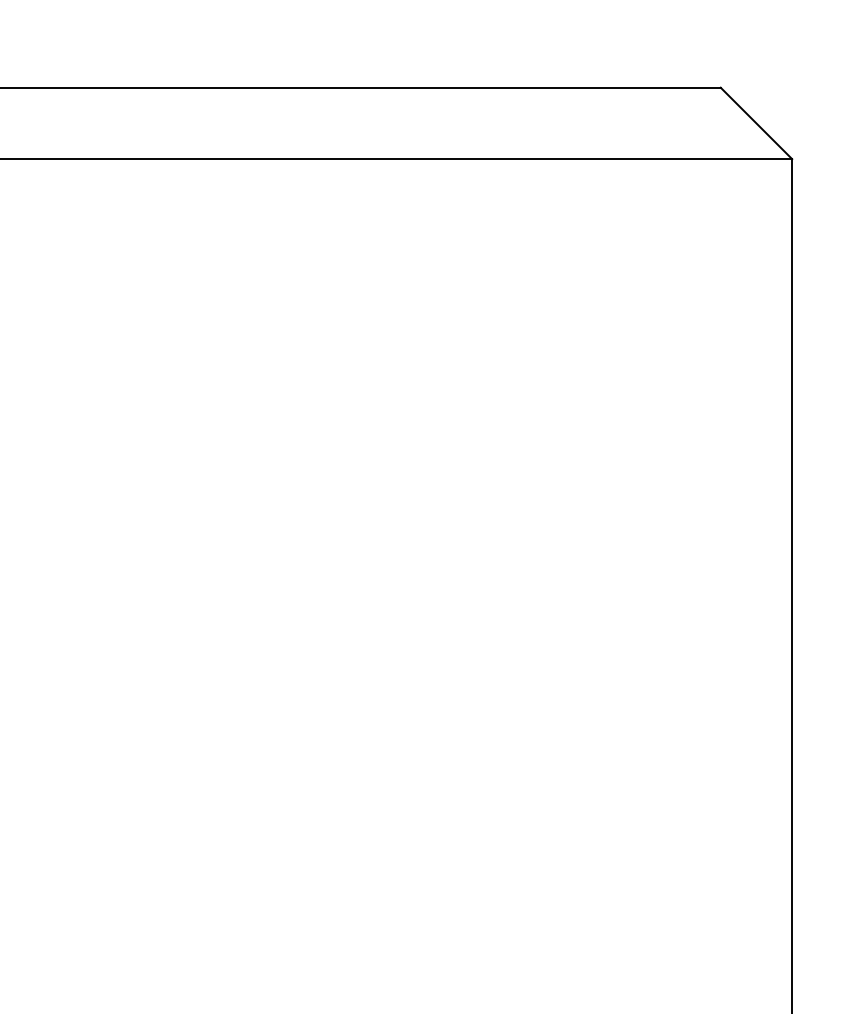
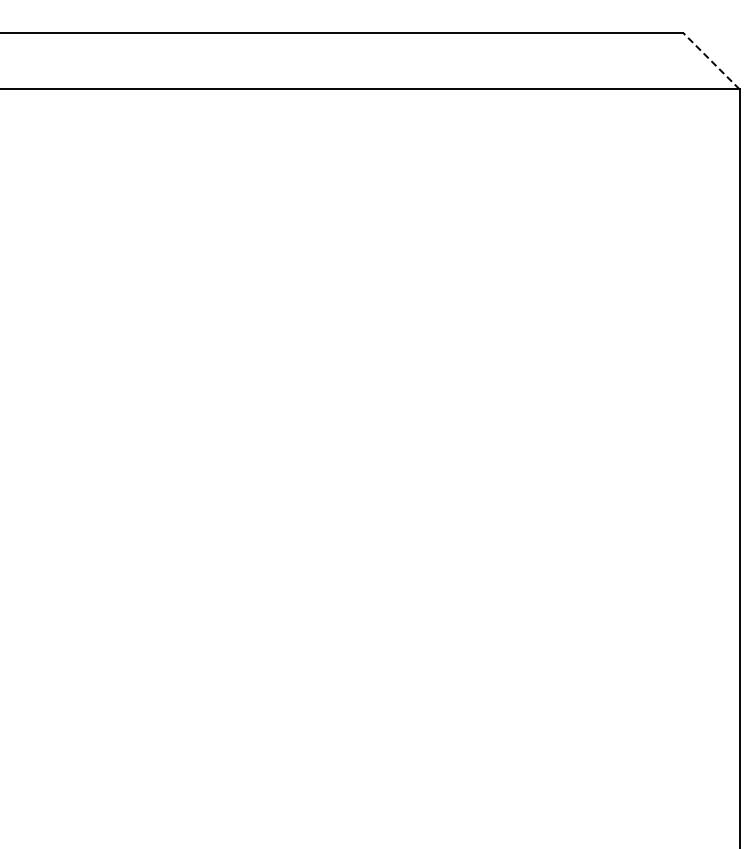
line: (756, 123) -> (711, 61), solid -> dashed

